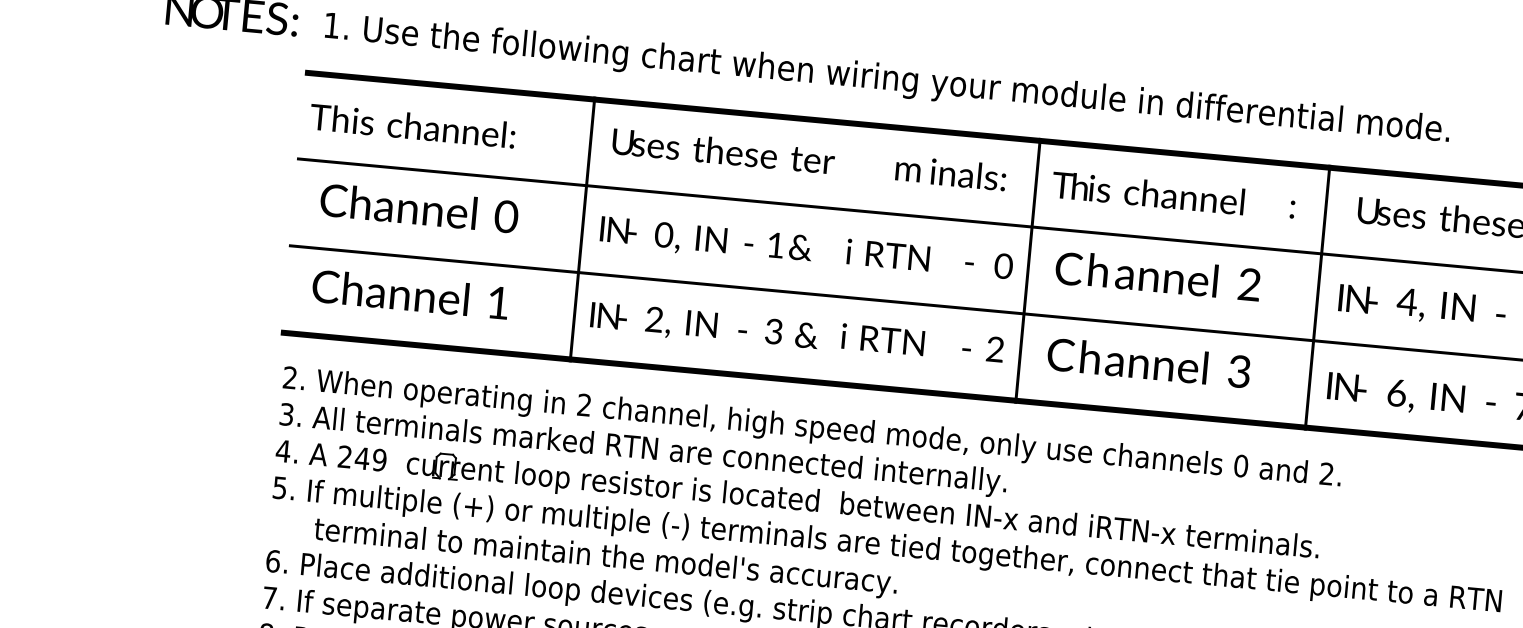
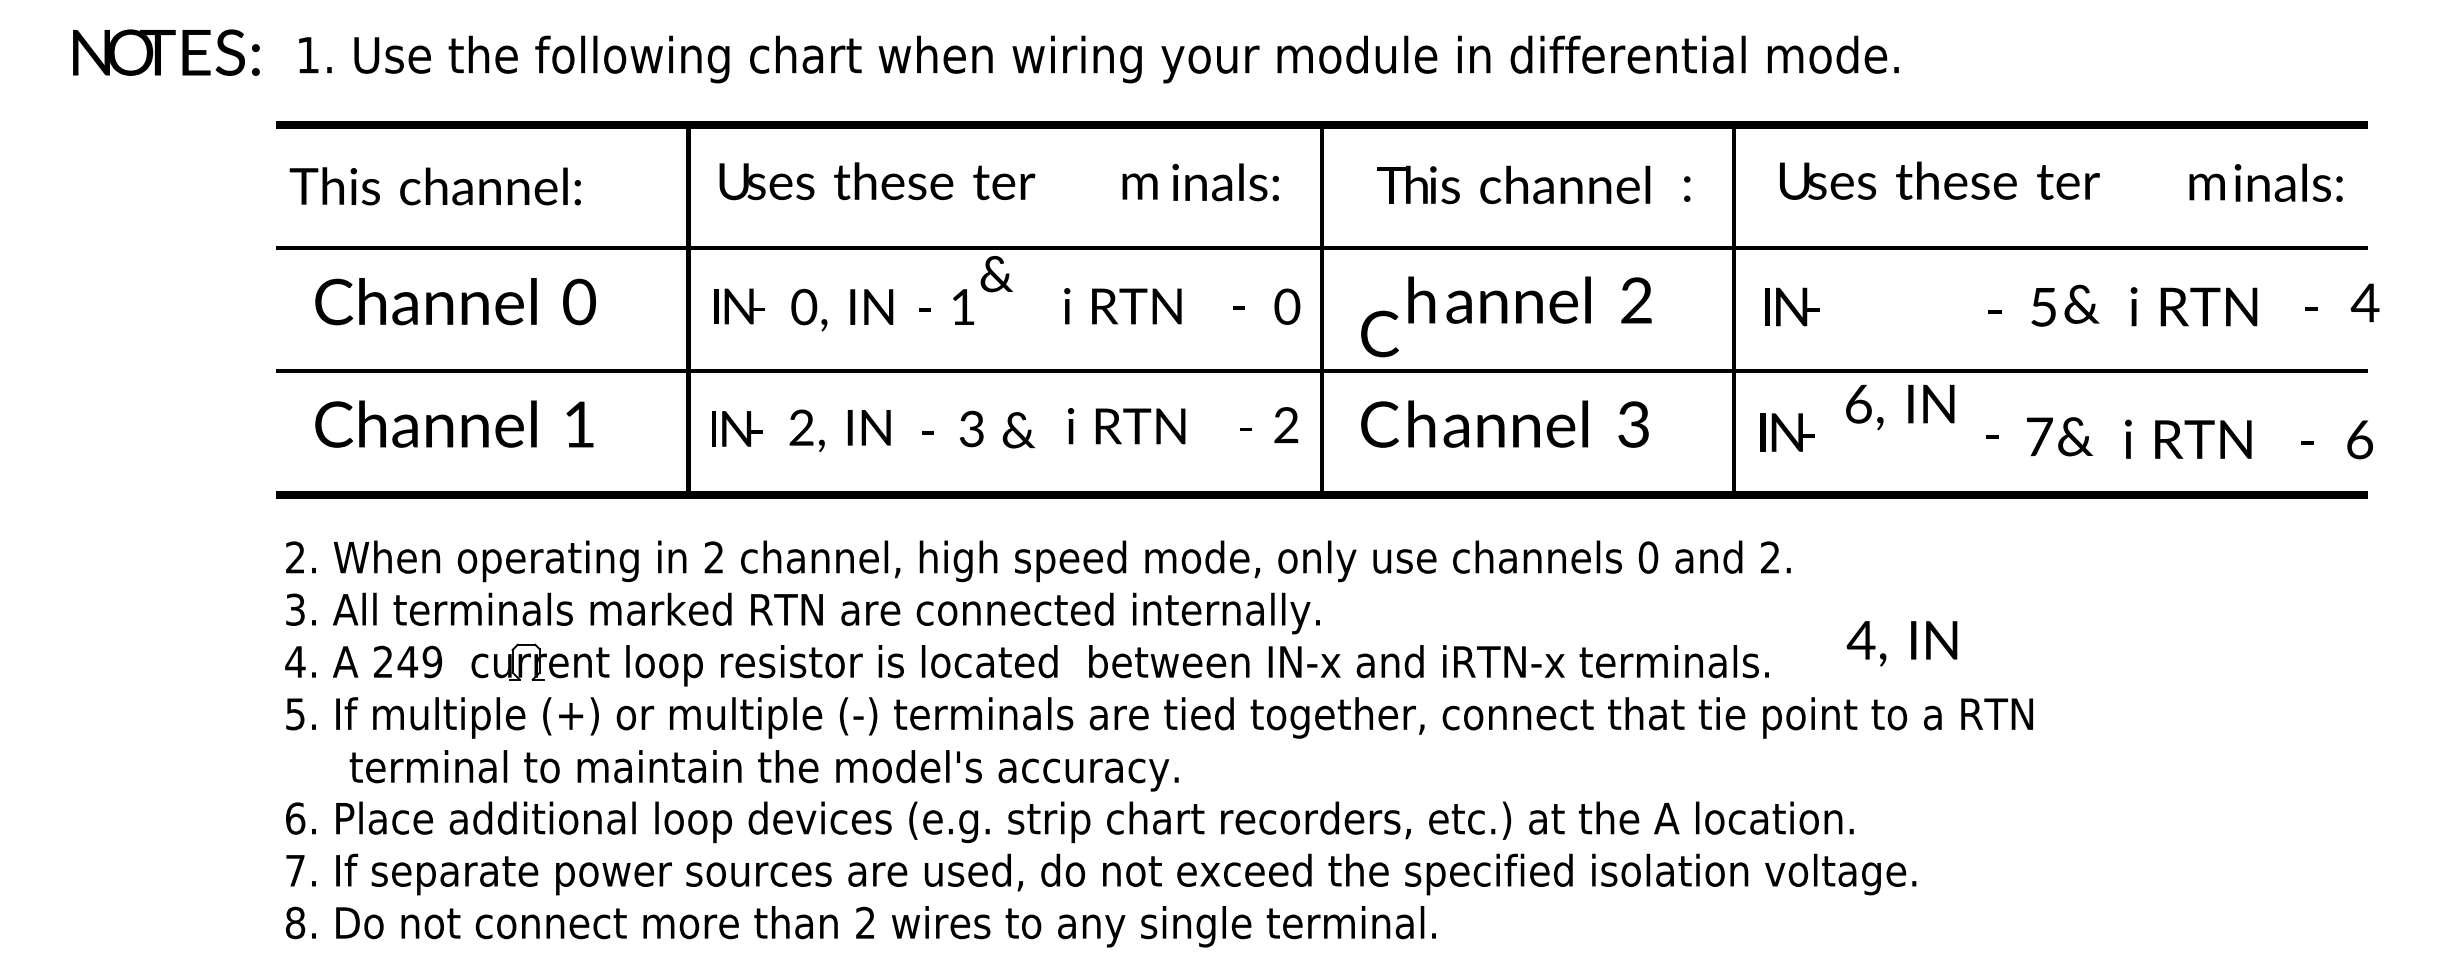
text: (1148, 192) -> (1513, 184), moved
text: (800, 247) -> (996, 274), moved
text: (1068, 268) -> (1379, 333), moved
text: (1435, 306) -> (1901, 643), moved
text: (1426, 398) -> (1900, 407), moved

